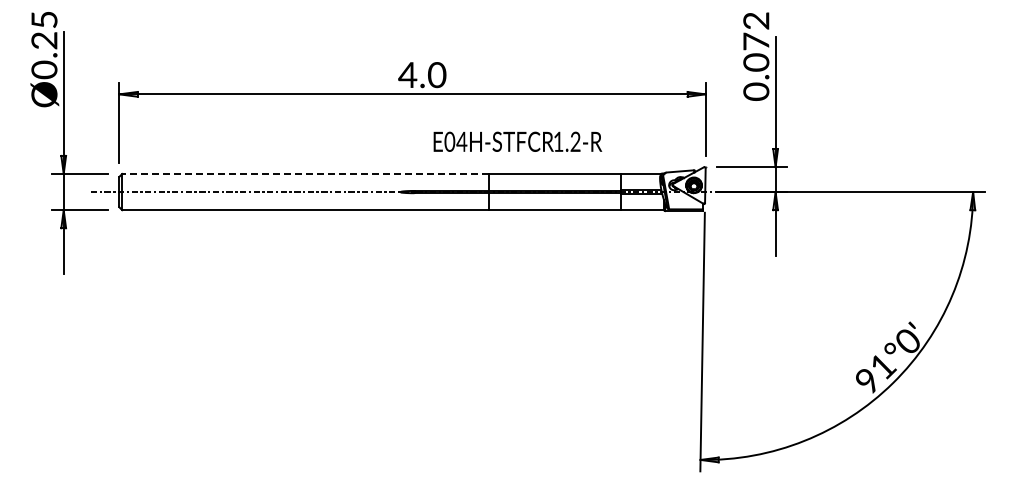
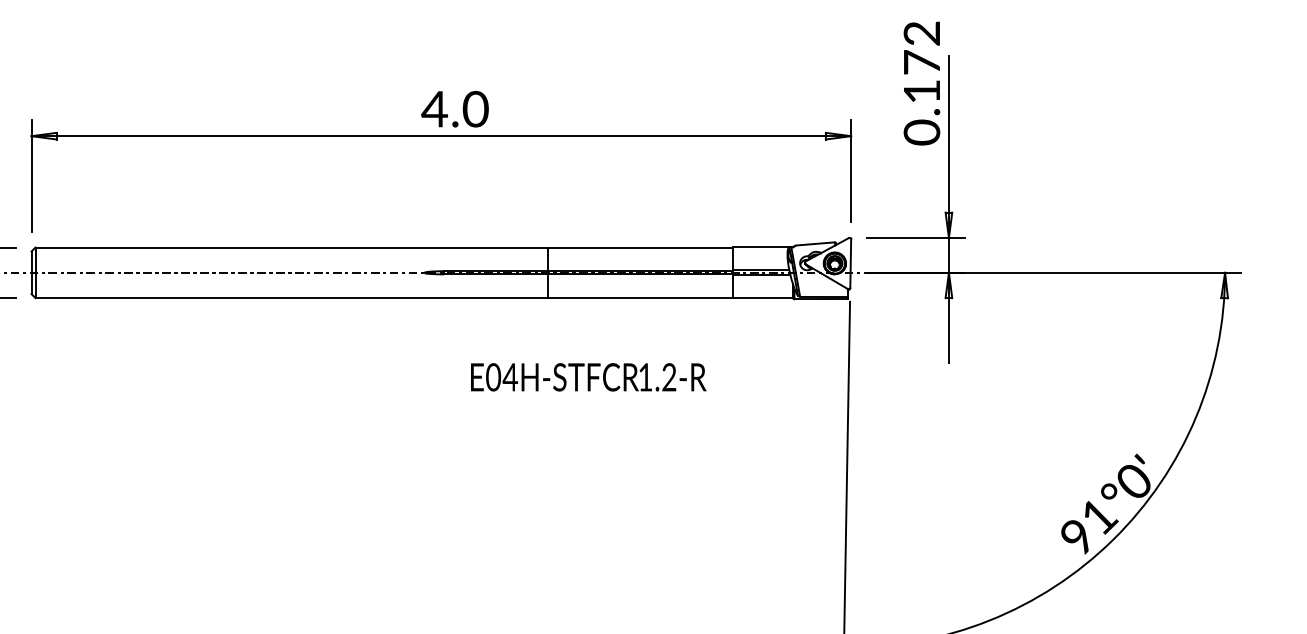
text: (756, 62) -> (922, 91), 0.072 -> 0.172
text: (517, 141) -> (588, 376), moved
line: (304, 174) -> (290, 248), dashed -> solid

